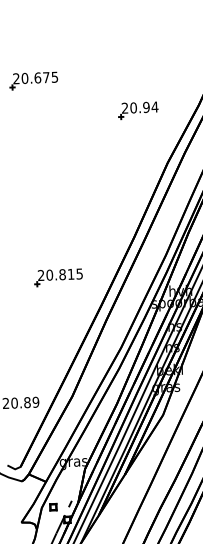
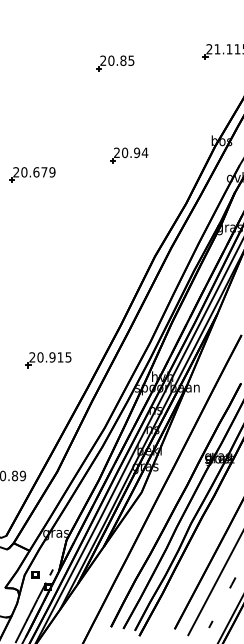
text: (54, 77) -> (52, 172), 20.675 -> 20.679
part: (138, 110) -> (129, 155), moved
text: (62, 274) -> (52, 357), 20.815 -> 20.915

